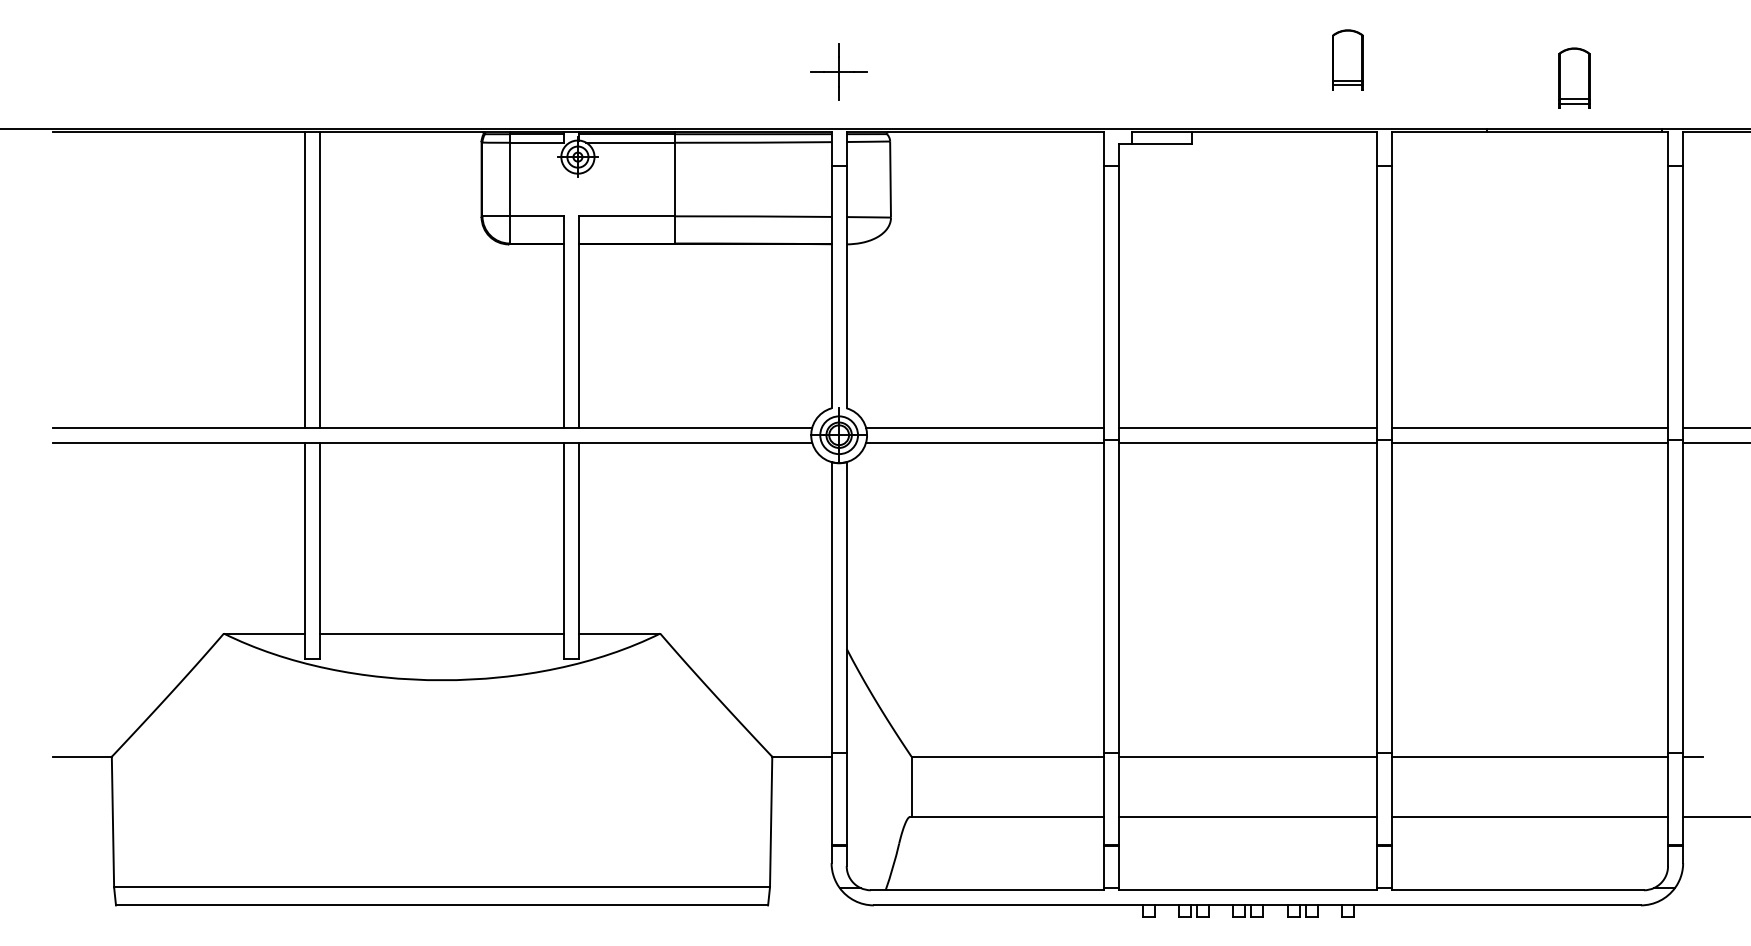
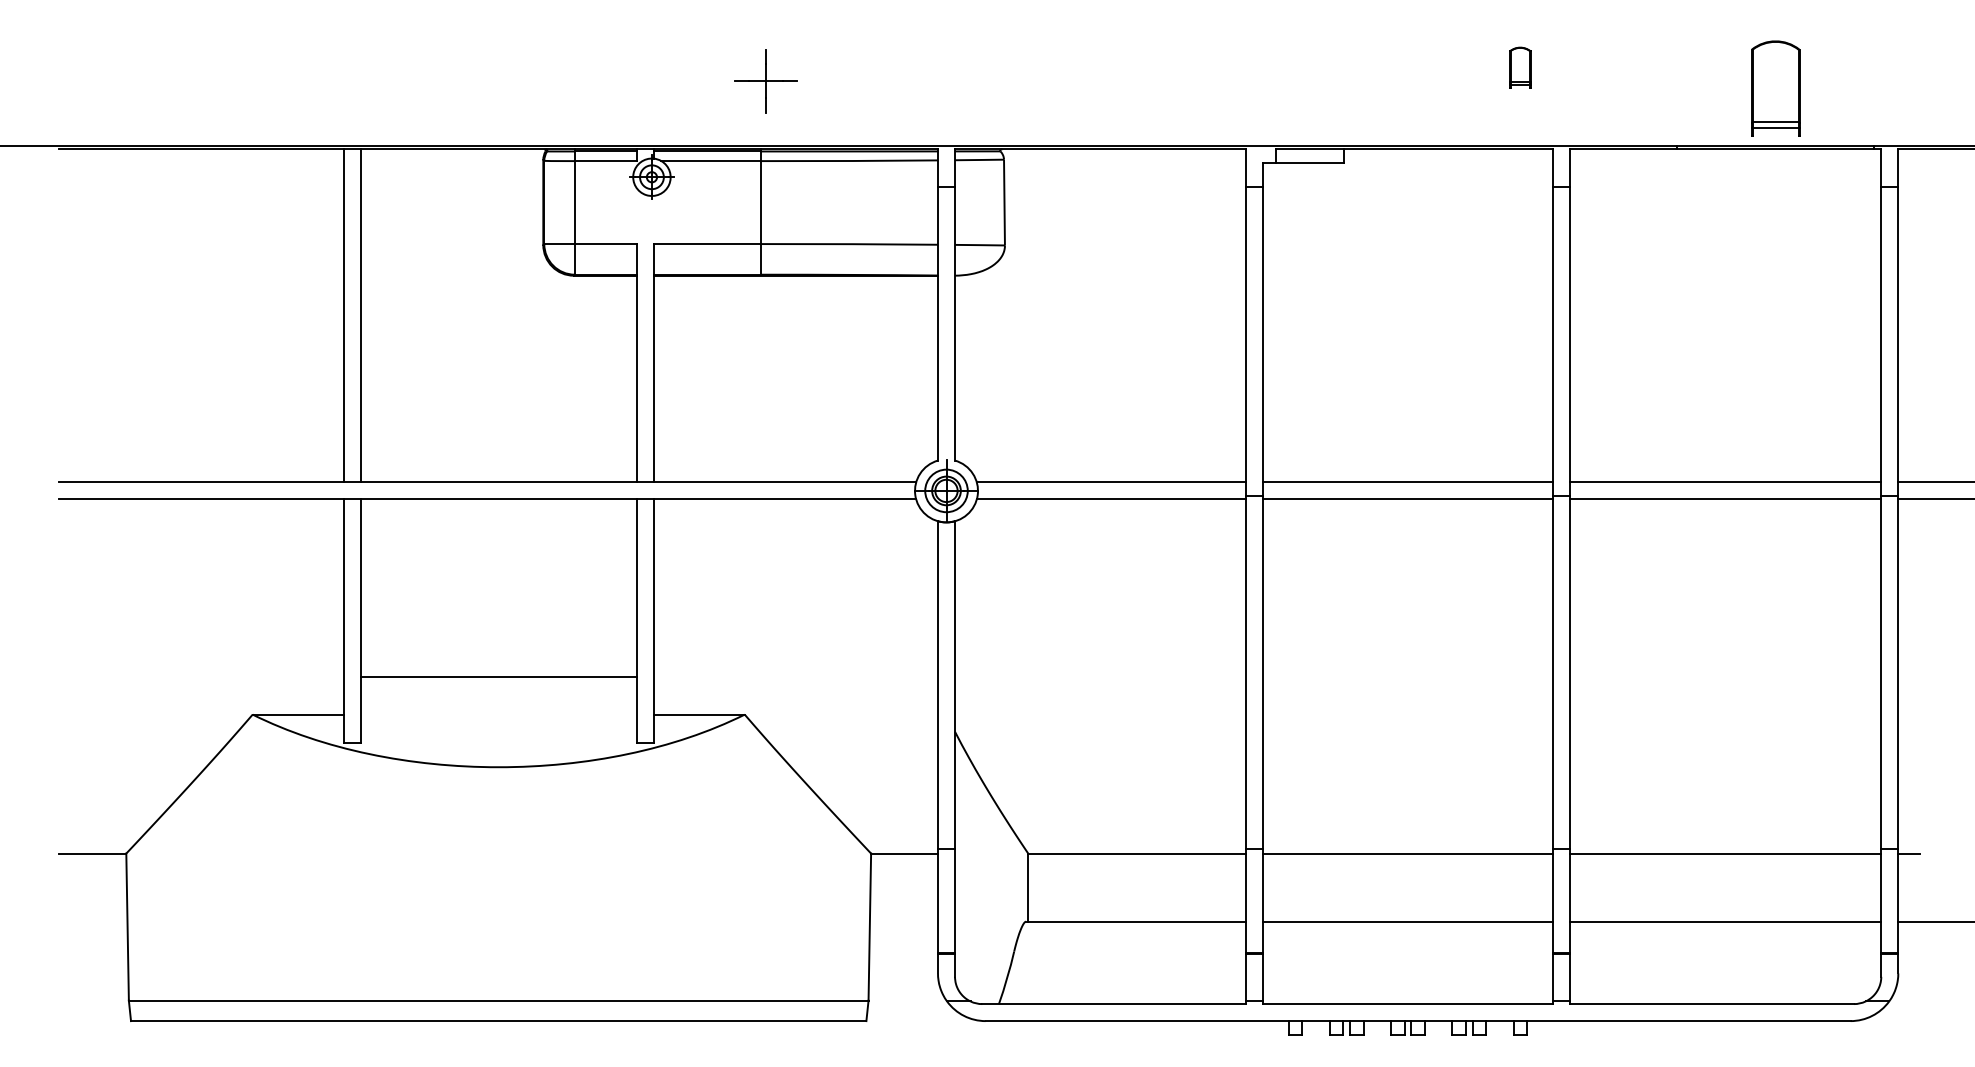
part: (1347, 59) -> (1519, 67), size x0.6
part: (838, 71) -> (765, 80), moved
part: (1574, 77) -> (1775, 87), size x1.4
line: (441, 633) -> (498, 677), moved

